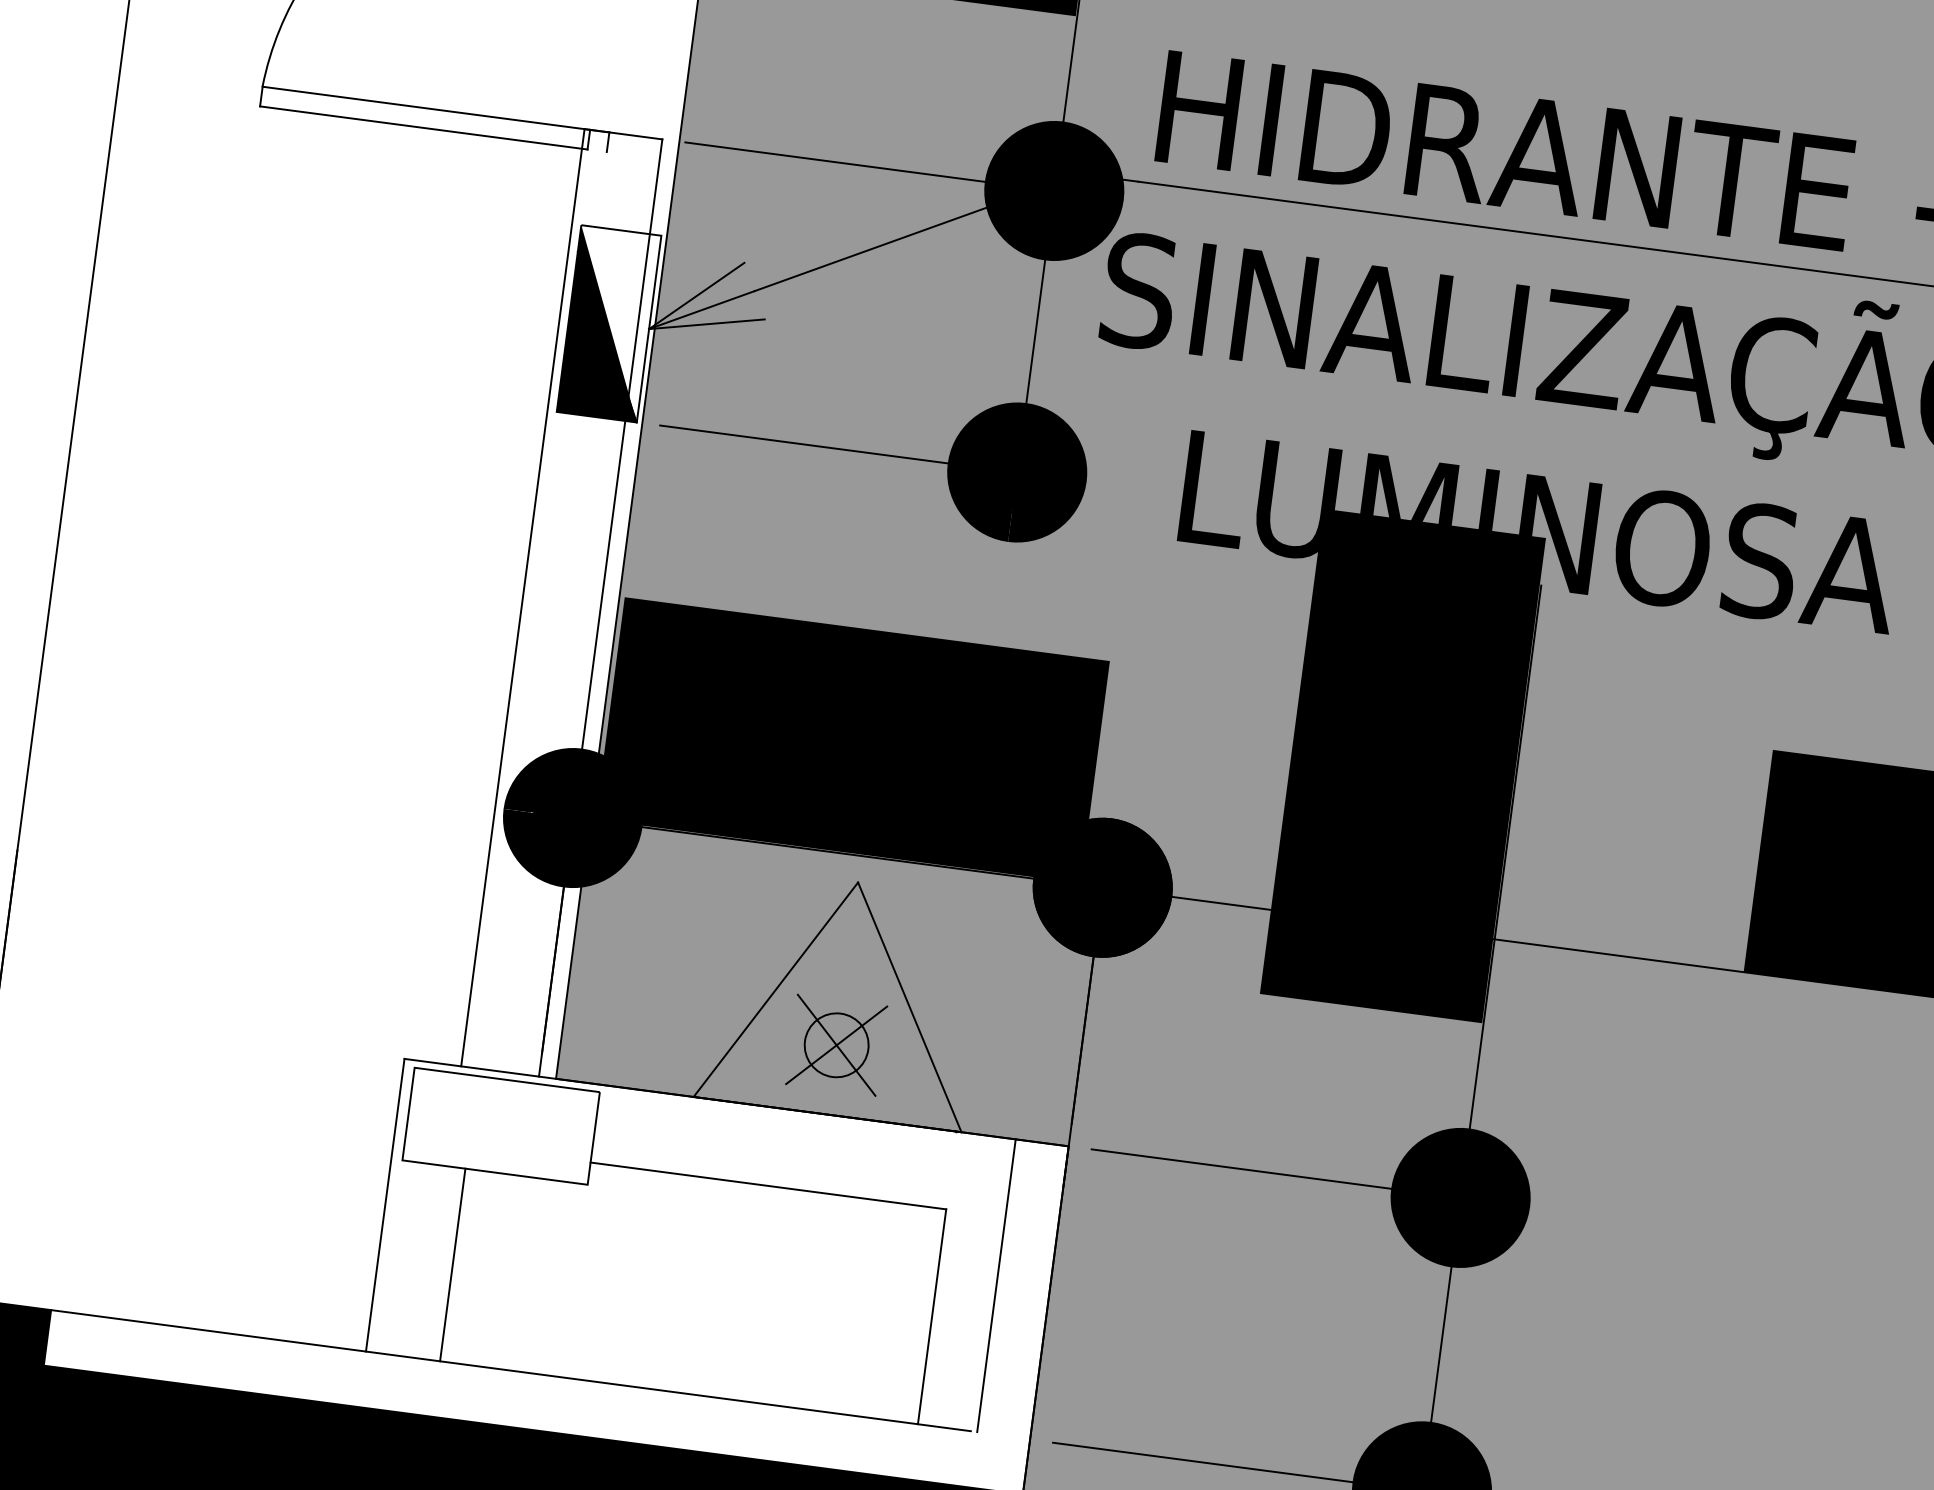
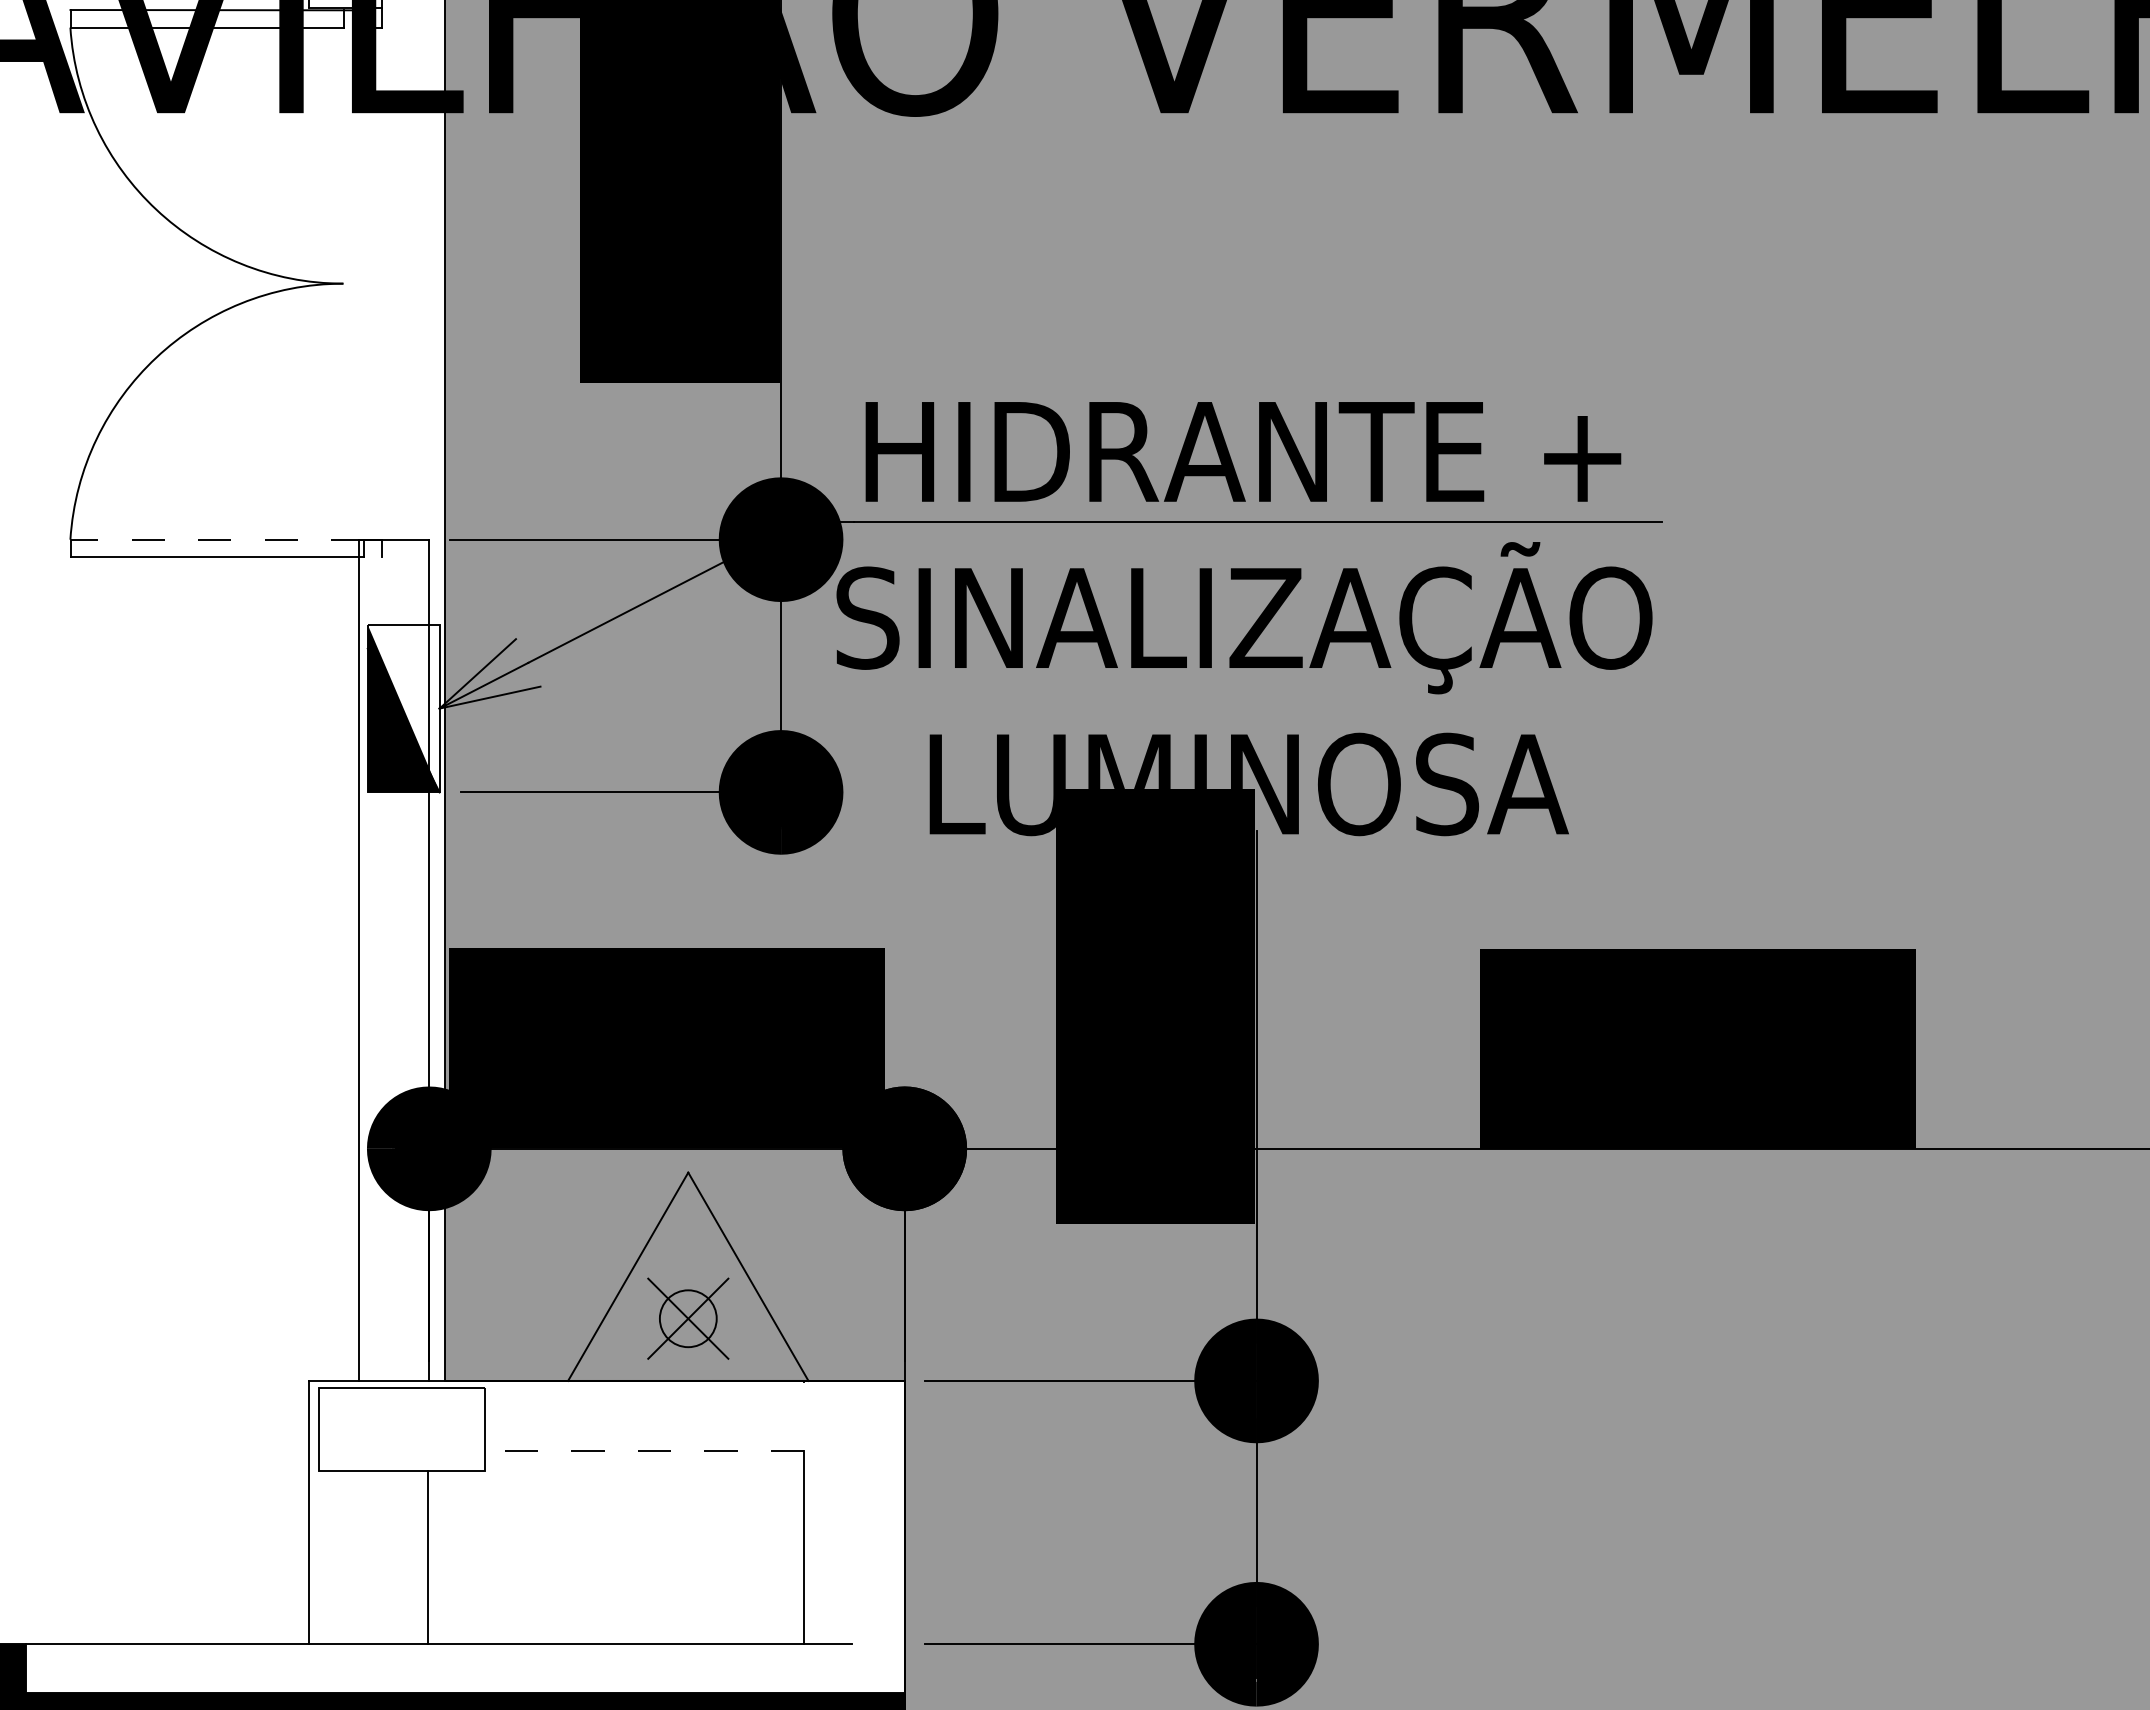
line: (426, 108) -> (217, 539), solid -> dashed
line: (768, 1185) -> (644, 1450), solid -> dashed
line: (453, 1264) -> (428, 1556), moved
line: (996, 1284) -> (857, 1511), removed

